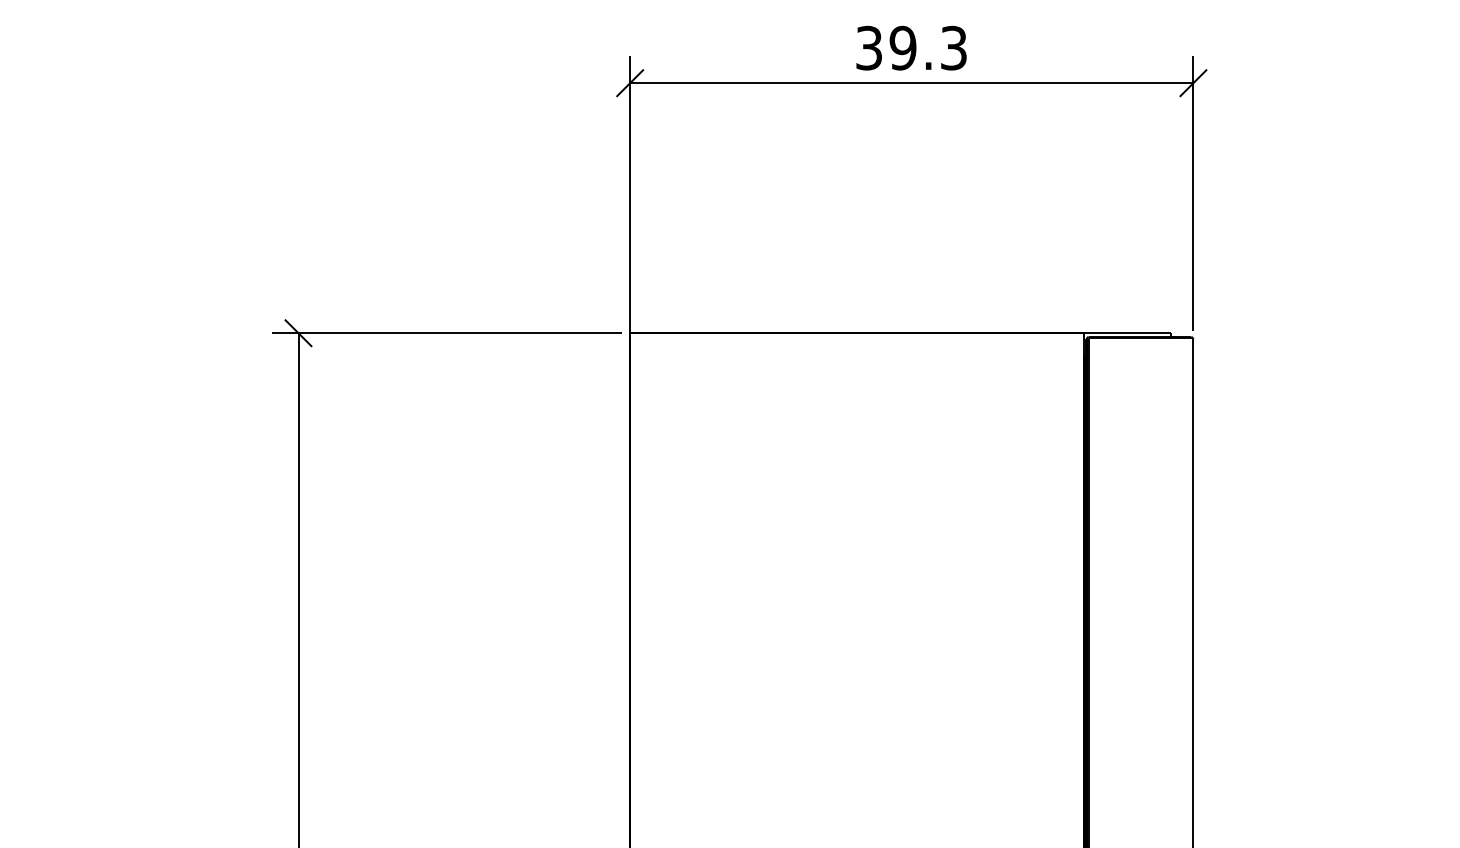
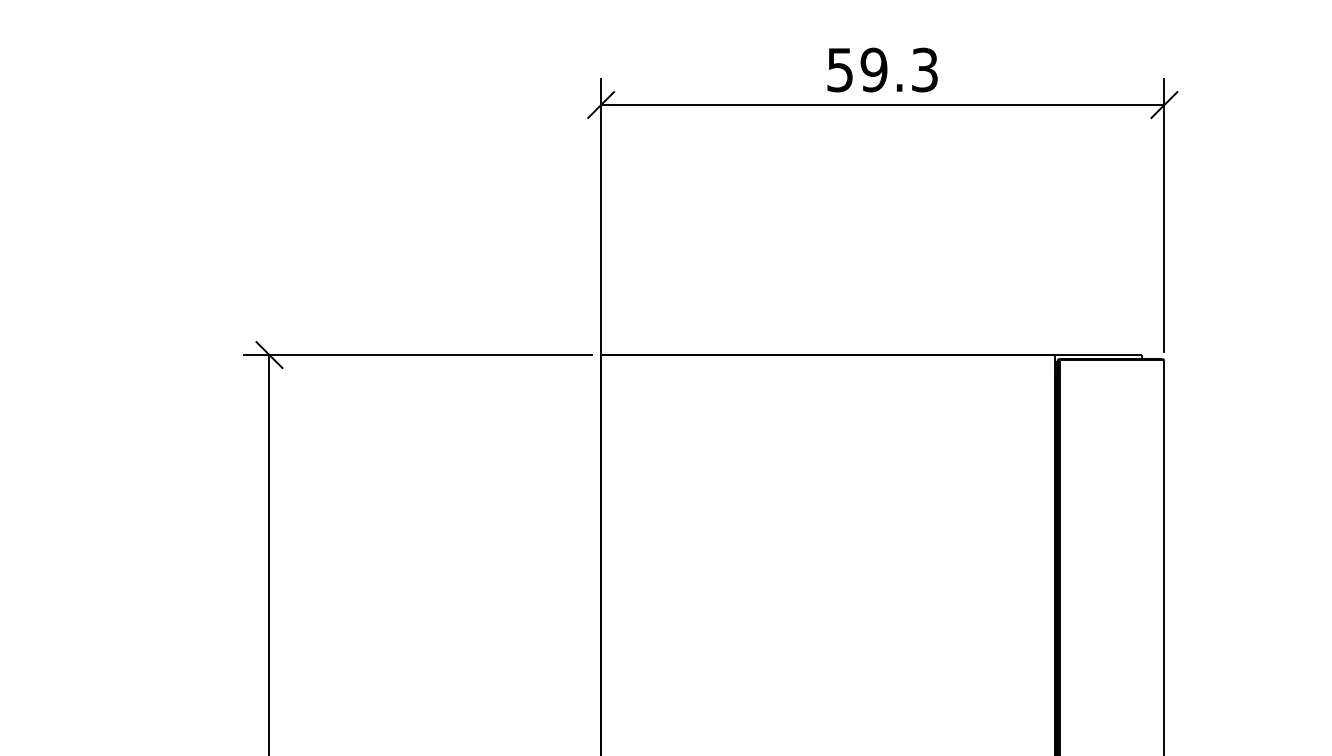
text: (869, 47) -> (840, 69), 39.3 -> 59.3

